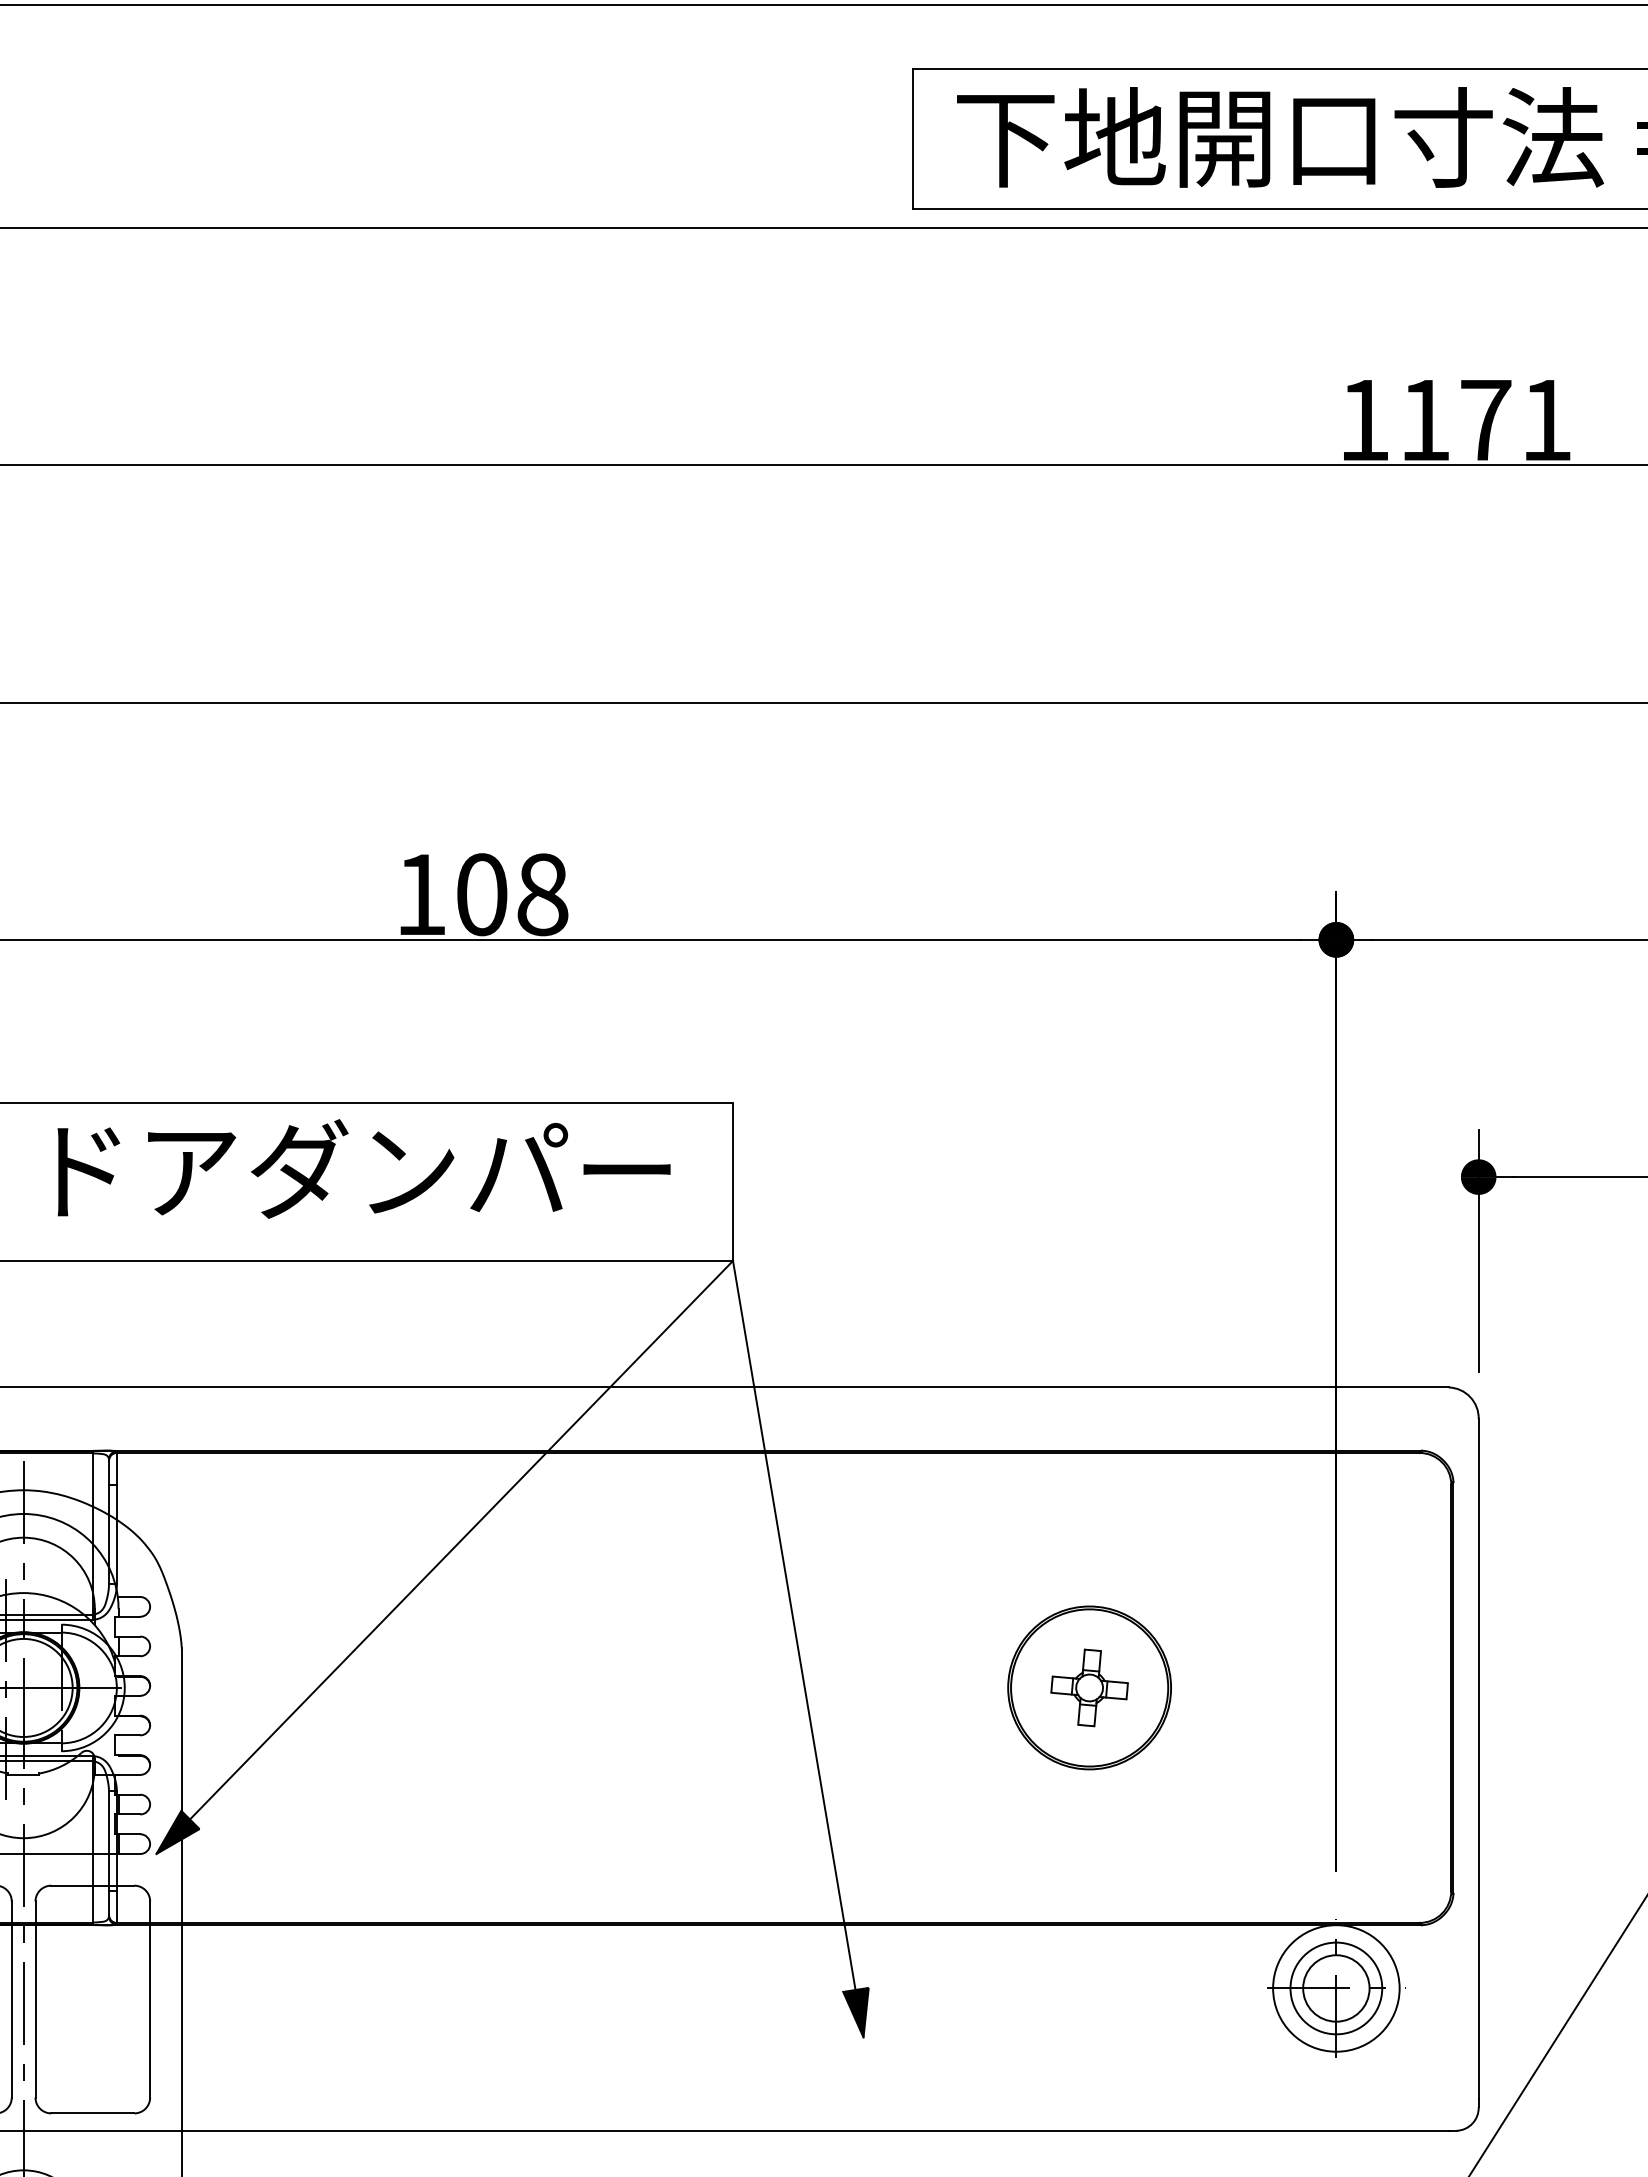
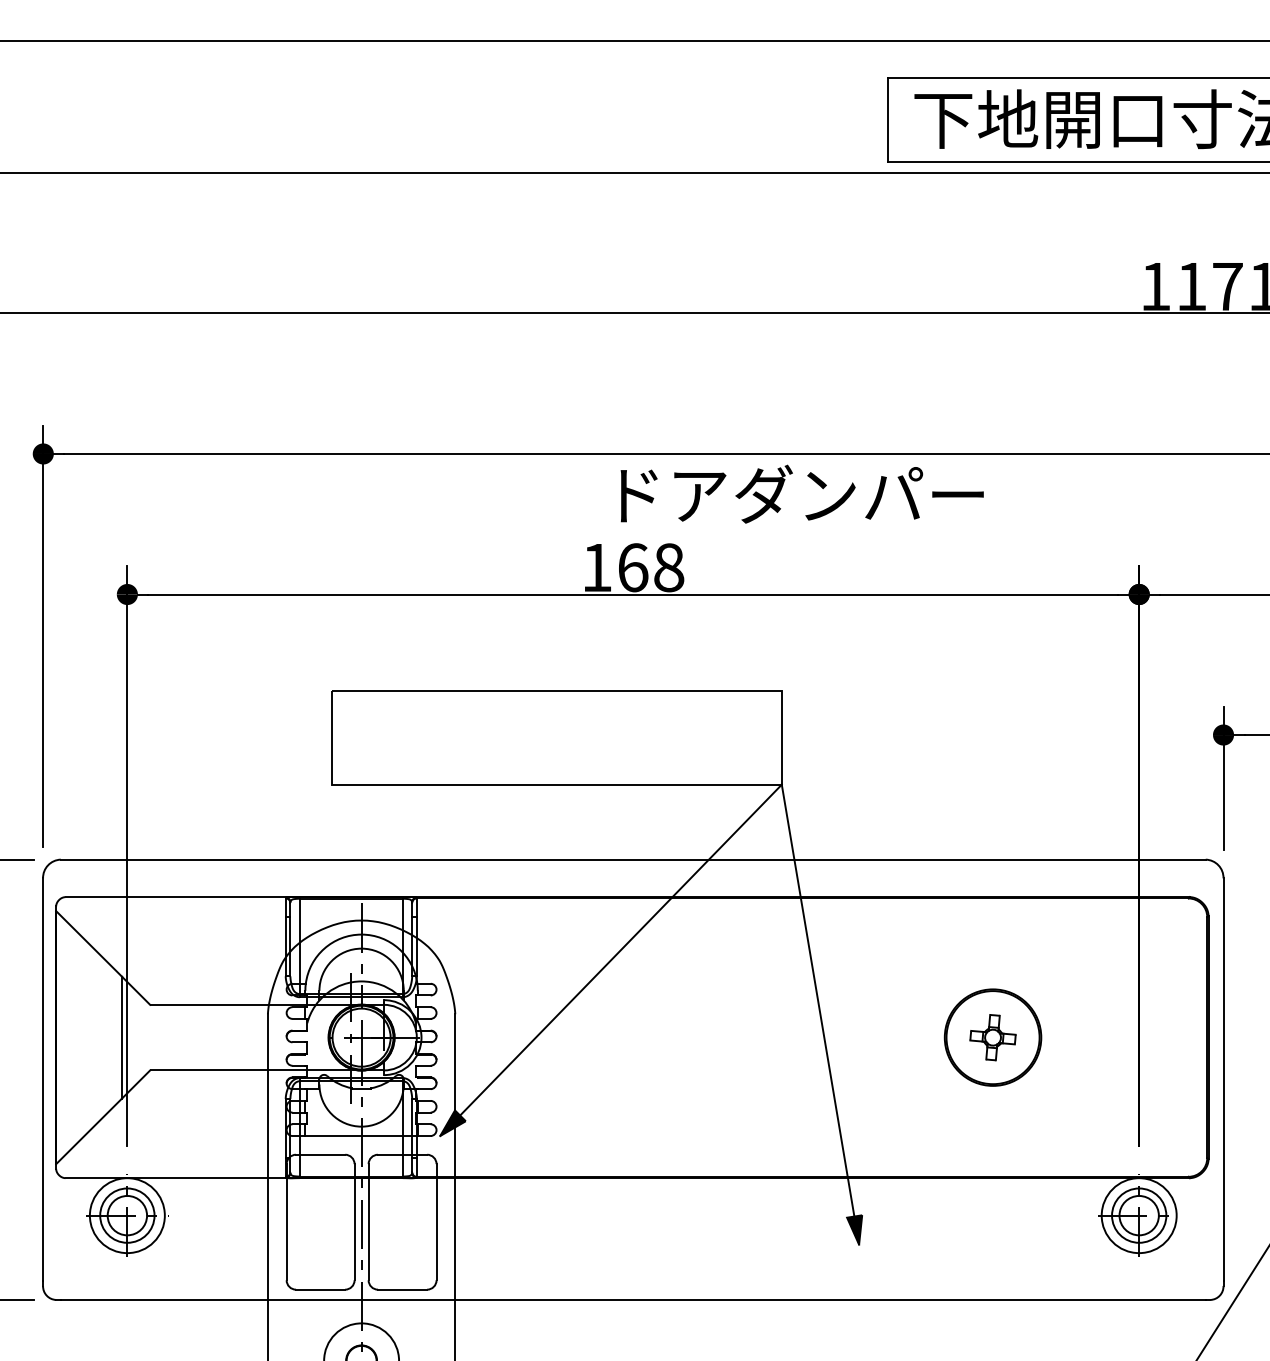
text: (482, 894) -> (633, 567), 108 -> 168
text: (362, 1167) -> (801, 493), moved

